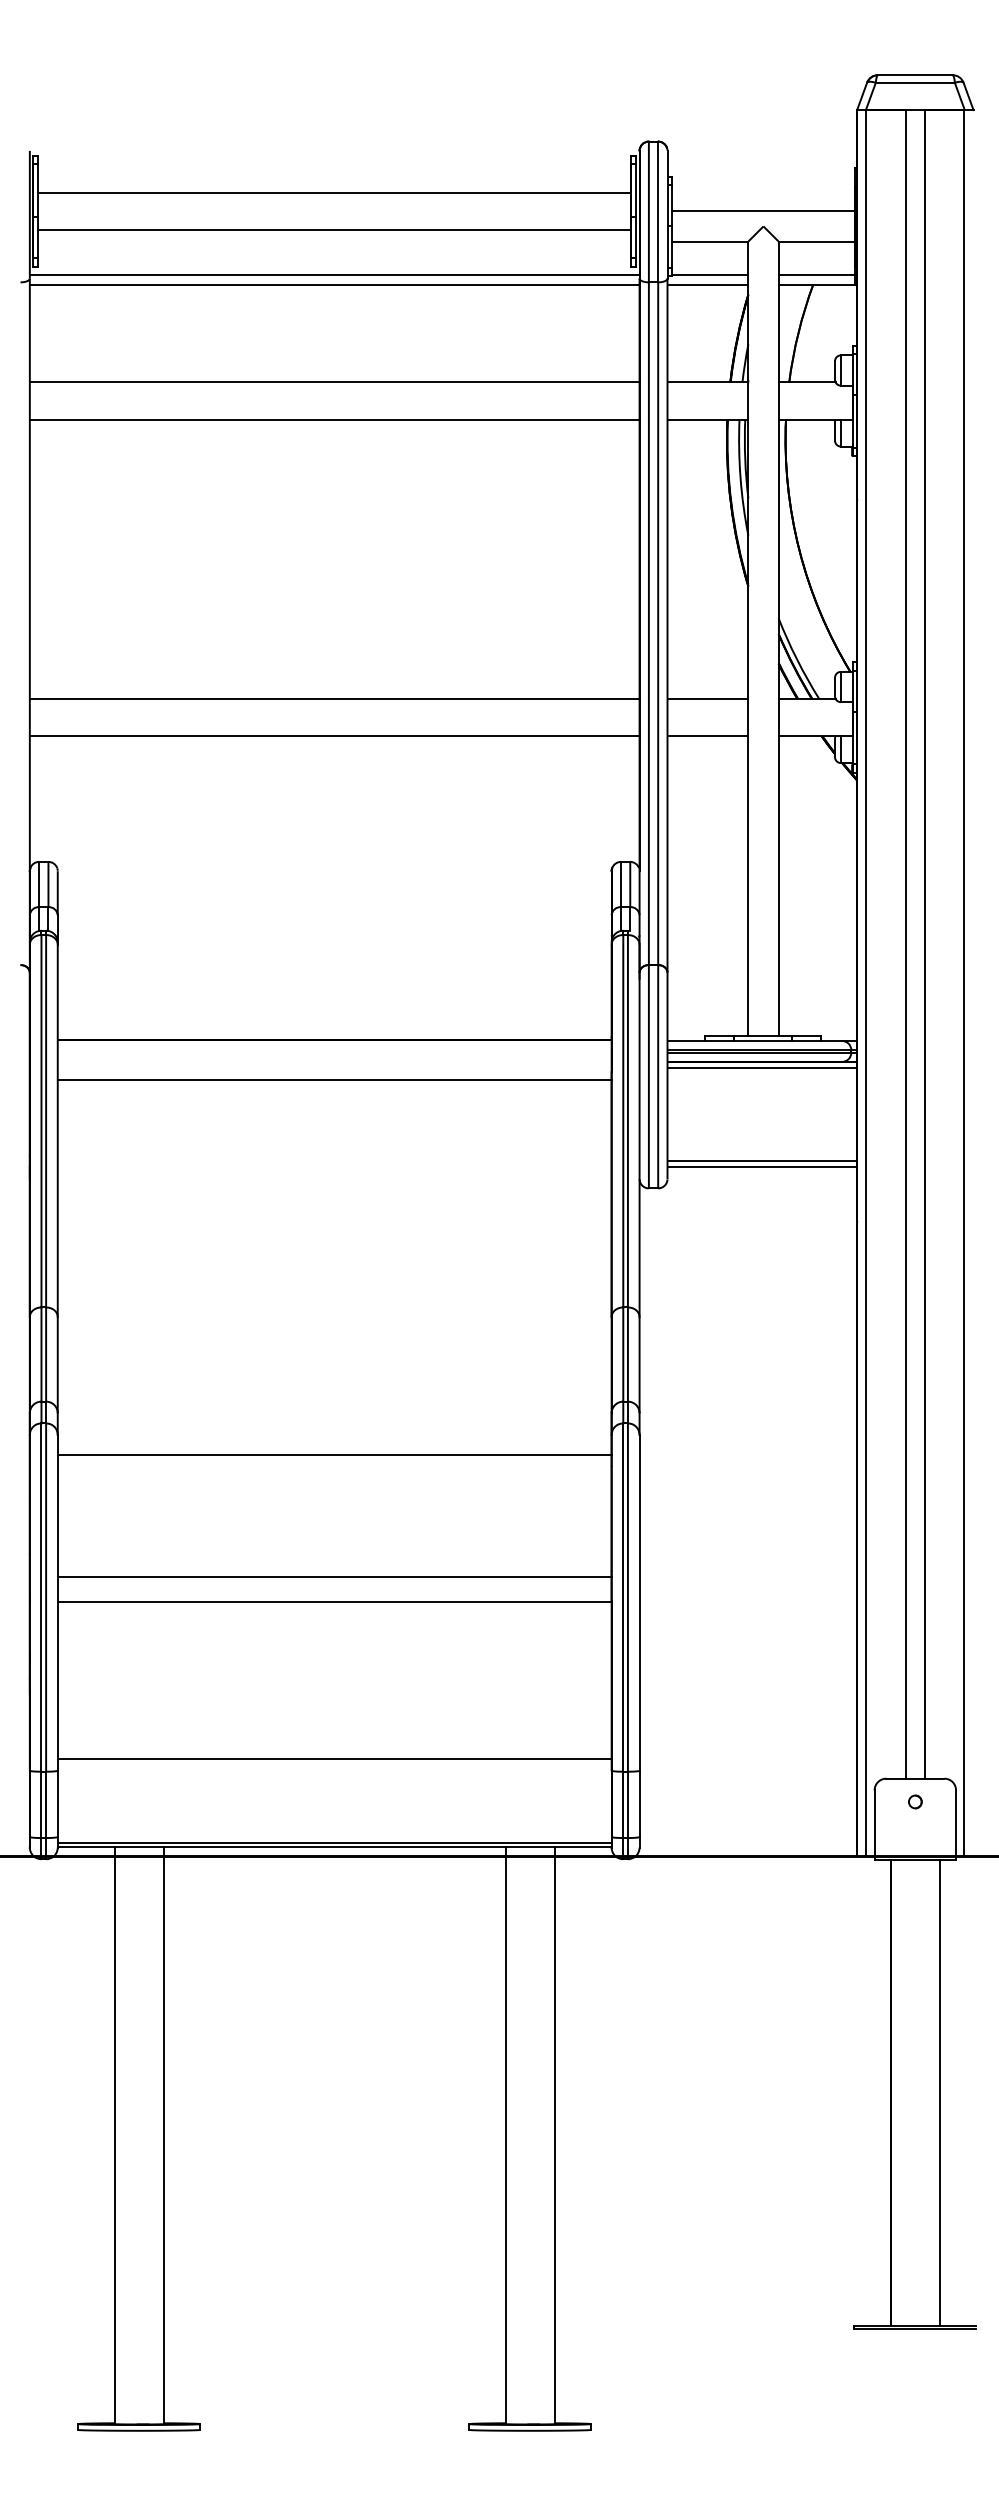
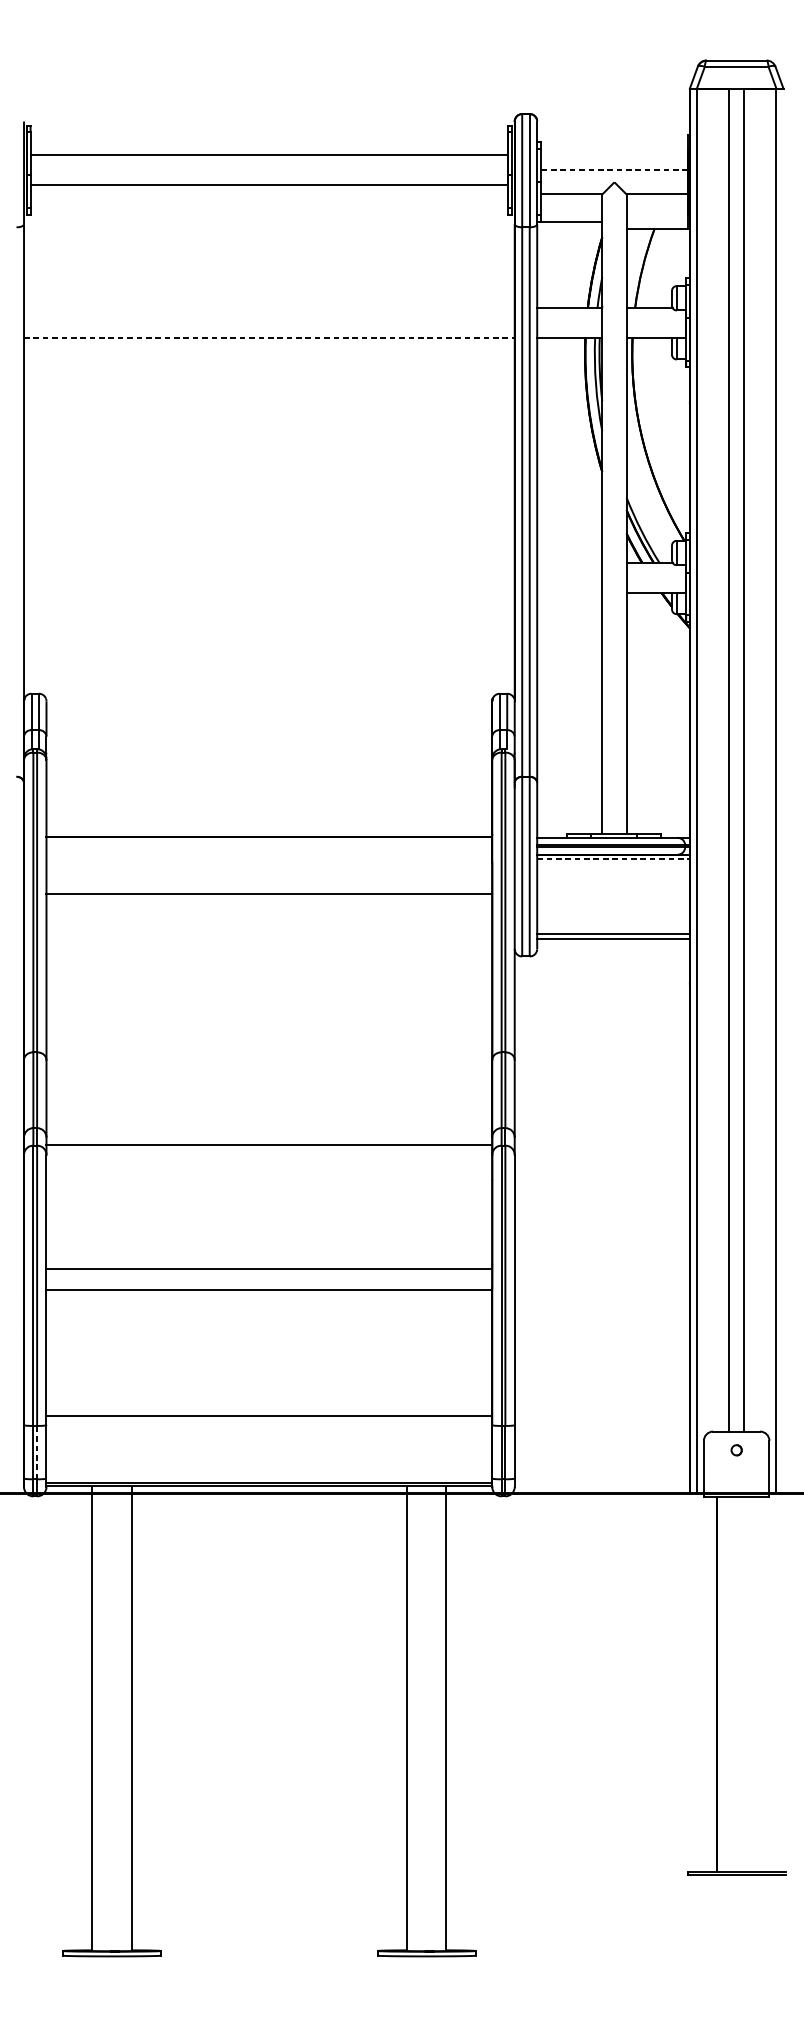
line: (763, 211) -> (614, 170), solid -> dashed
line: (334, 275) -> (269, 221), removed
line: (816, 275) -> (657, 221), removed
line: (334, 284) -> (269, 229), removed
line: (707, 284) -> (569, 229), removed
line: (334, 382) -> (269, 307), removed
line: (334, 419) -> (269, 337), solid -> dashed
line: (334, 698) -> (269, 562), removed
line: (707, 698) -> (569, 562), removed
line: (334, 736) -> (269, 592), removed
line: (707, 736) -> (569, 592), removed
line: (762, 1067) -> (613, 859), solid -> dashed
line: (334, 1080) -> (269, 893), moved
line: (334, 1455) -> (269, 1145), moved
line: (46, 1804) -> (37, 1452), solid -> dashed
line: (939, 2092) -> (756, 1684), removed

